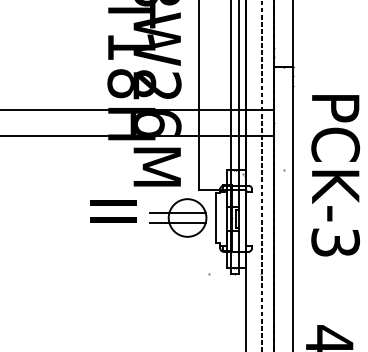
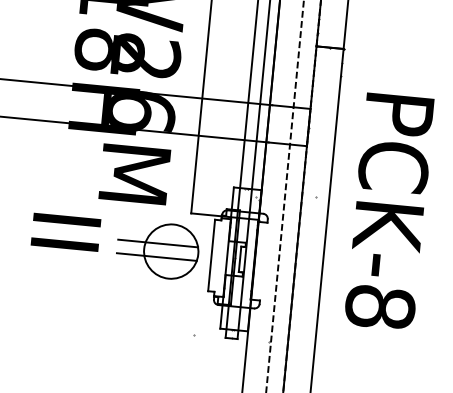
text: (335, 242) -> (380, 307), PCK-3 -> PCK-8

